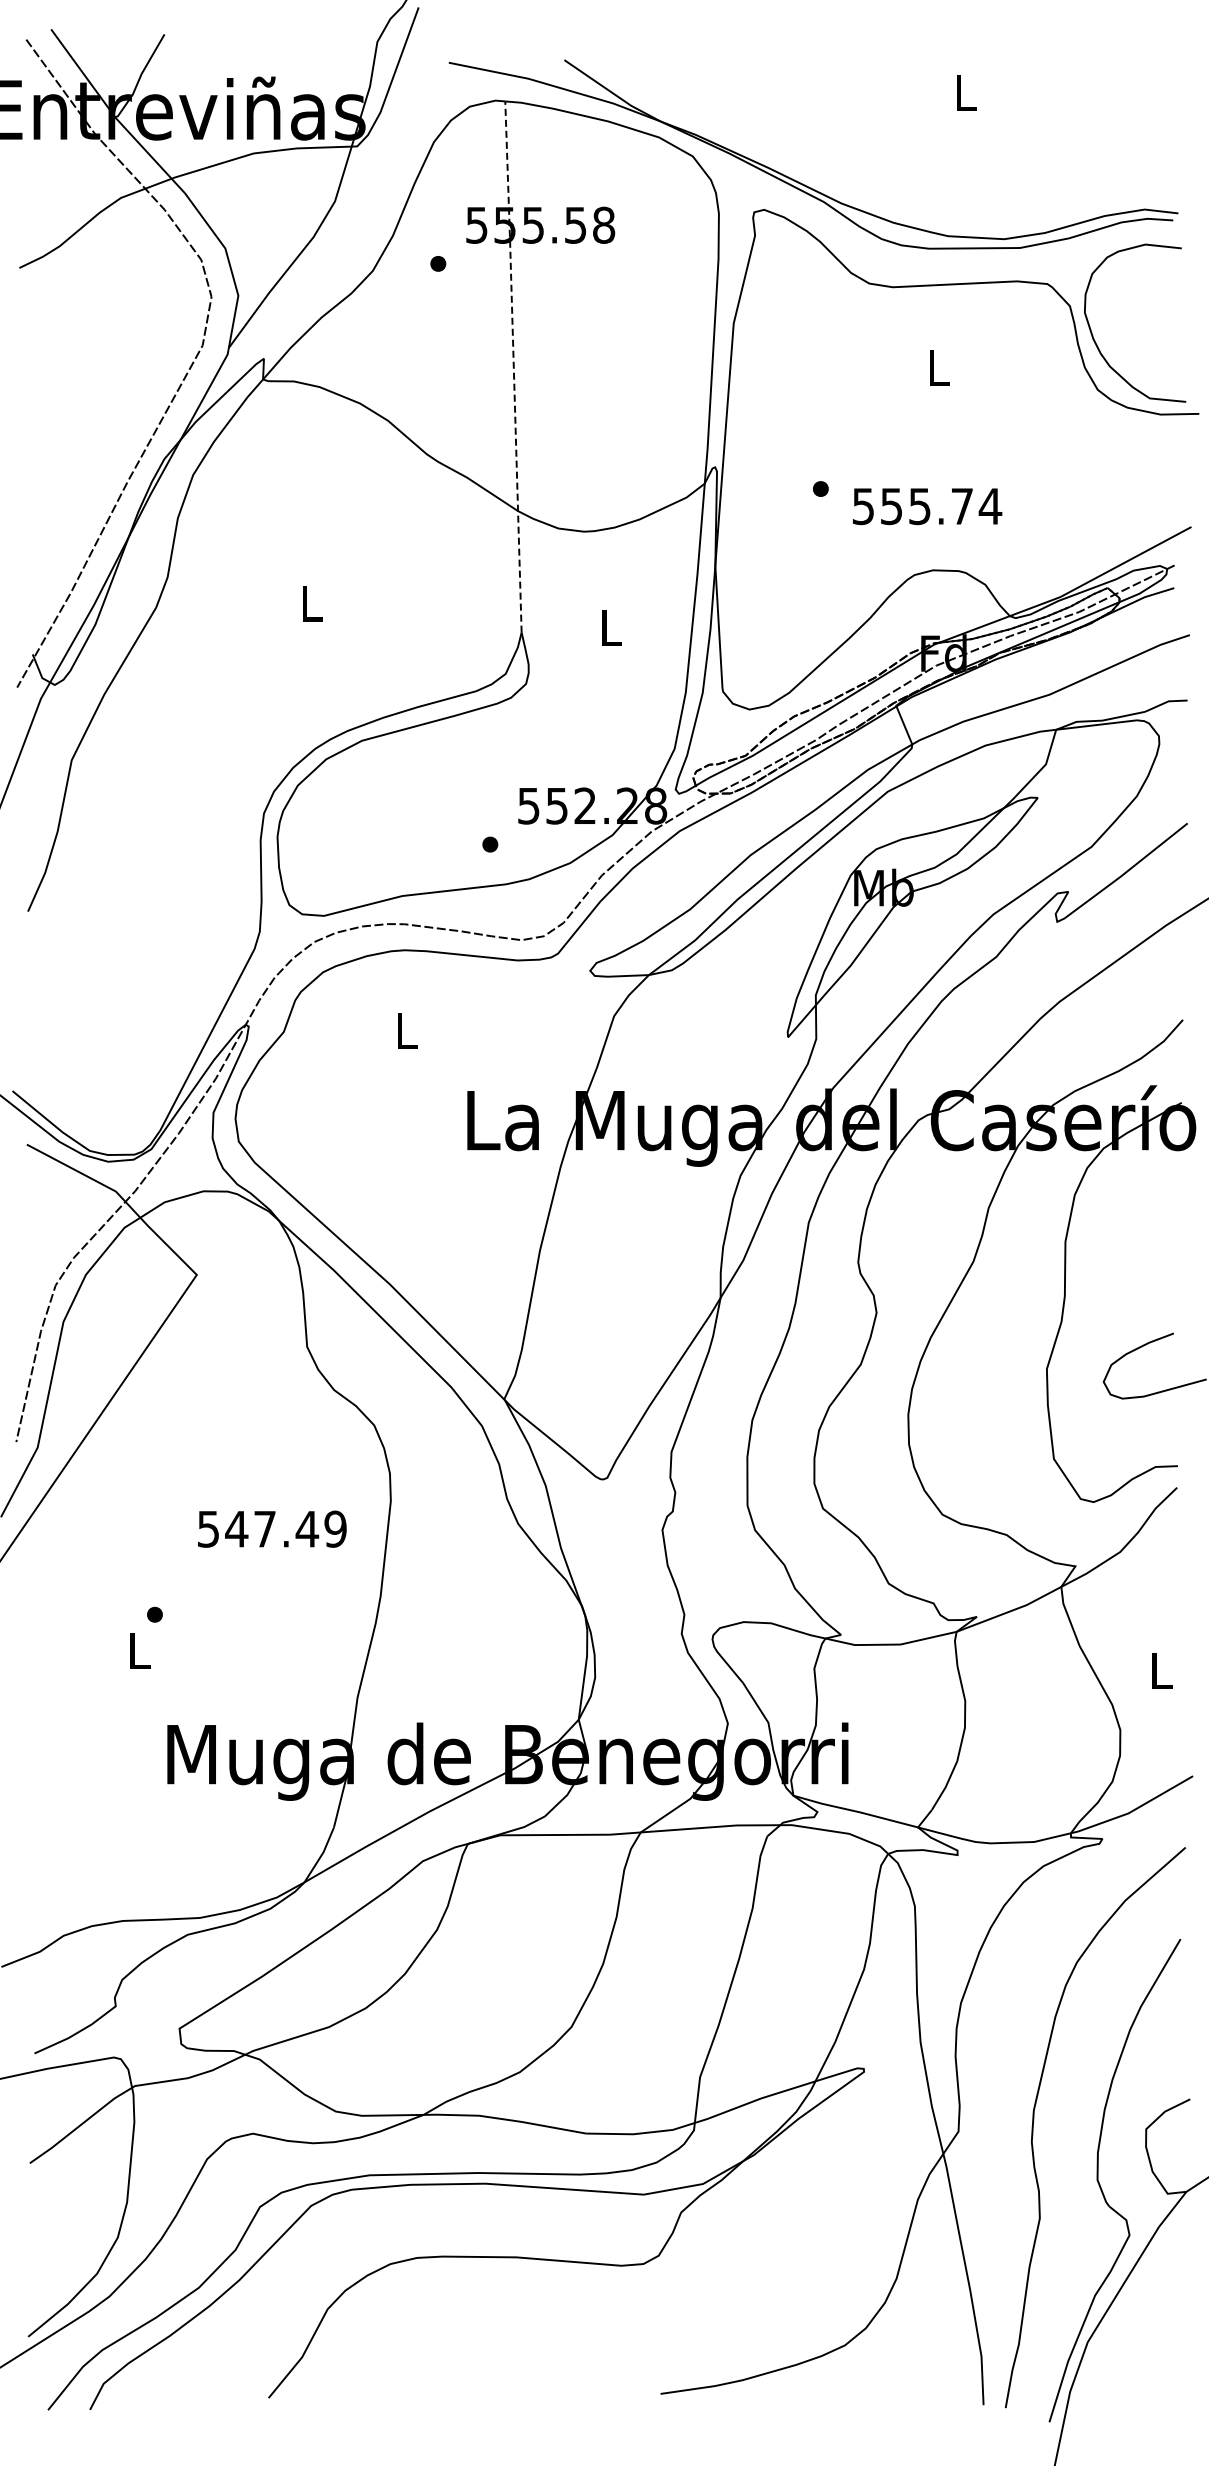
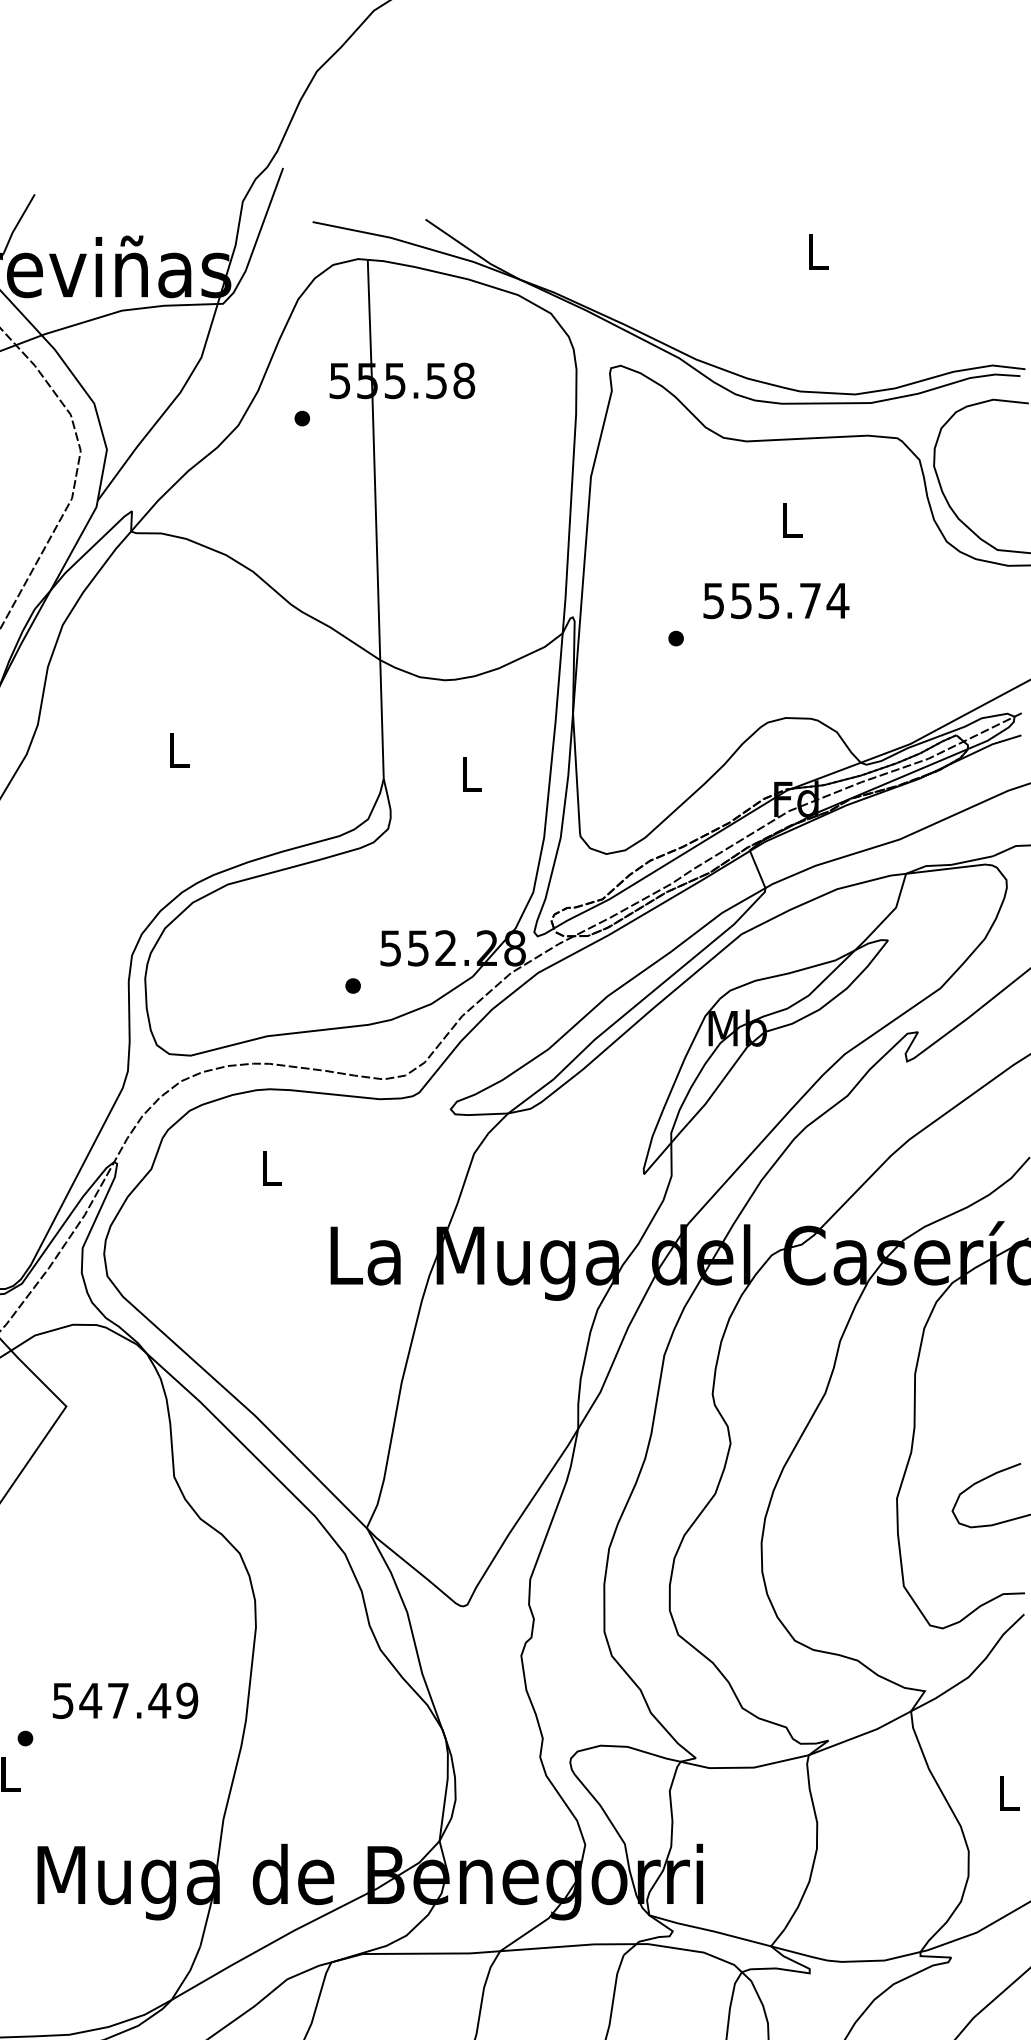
line: (513, 366) -> (375, 518), dashed -> solid
text: (927, 506) -> (776, 600), moved
text: (272, 1528) -> (125, 1700), moved

